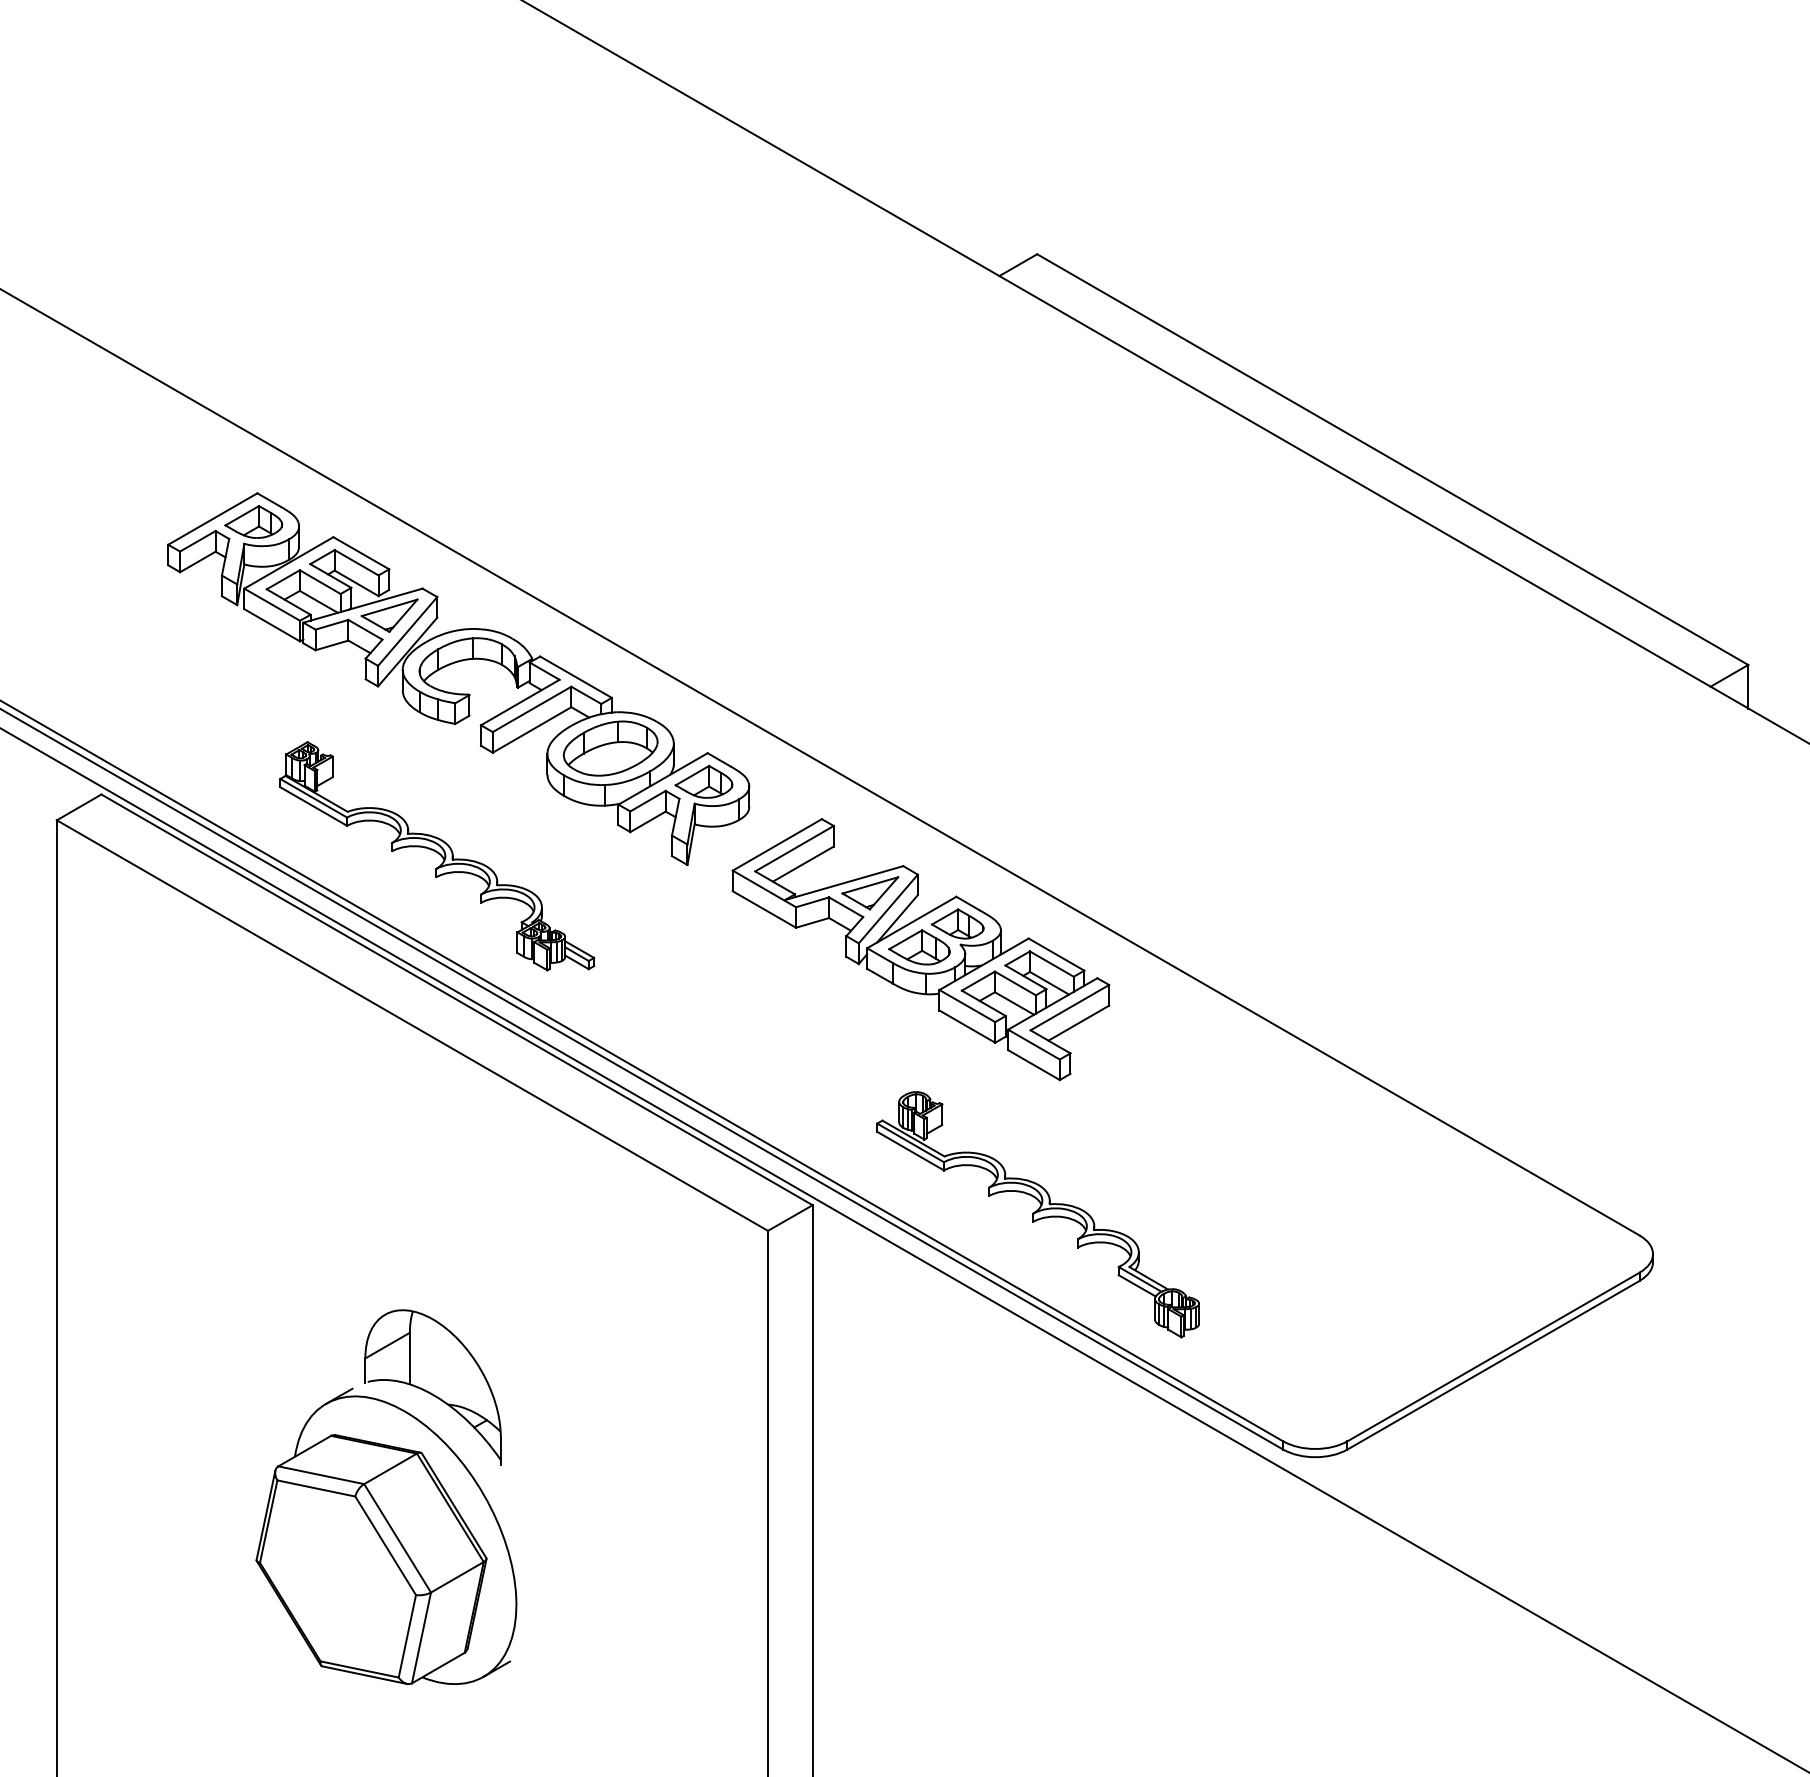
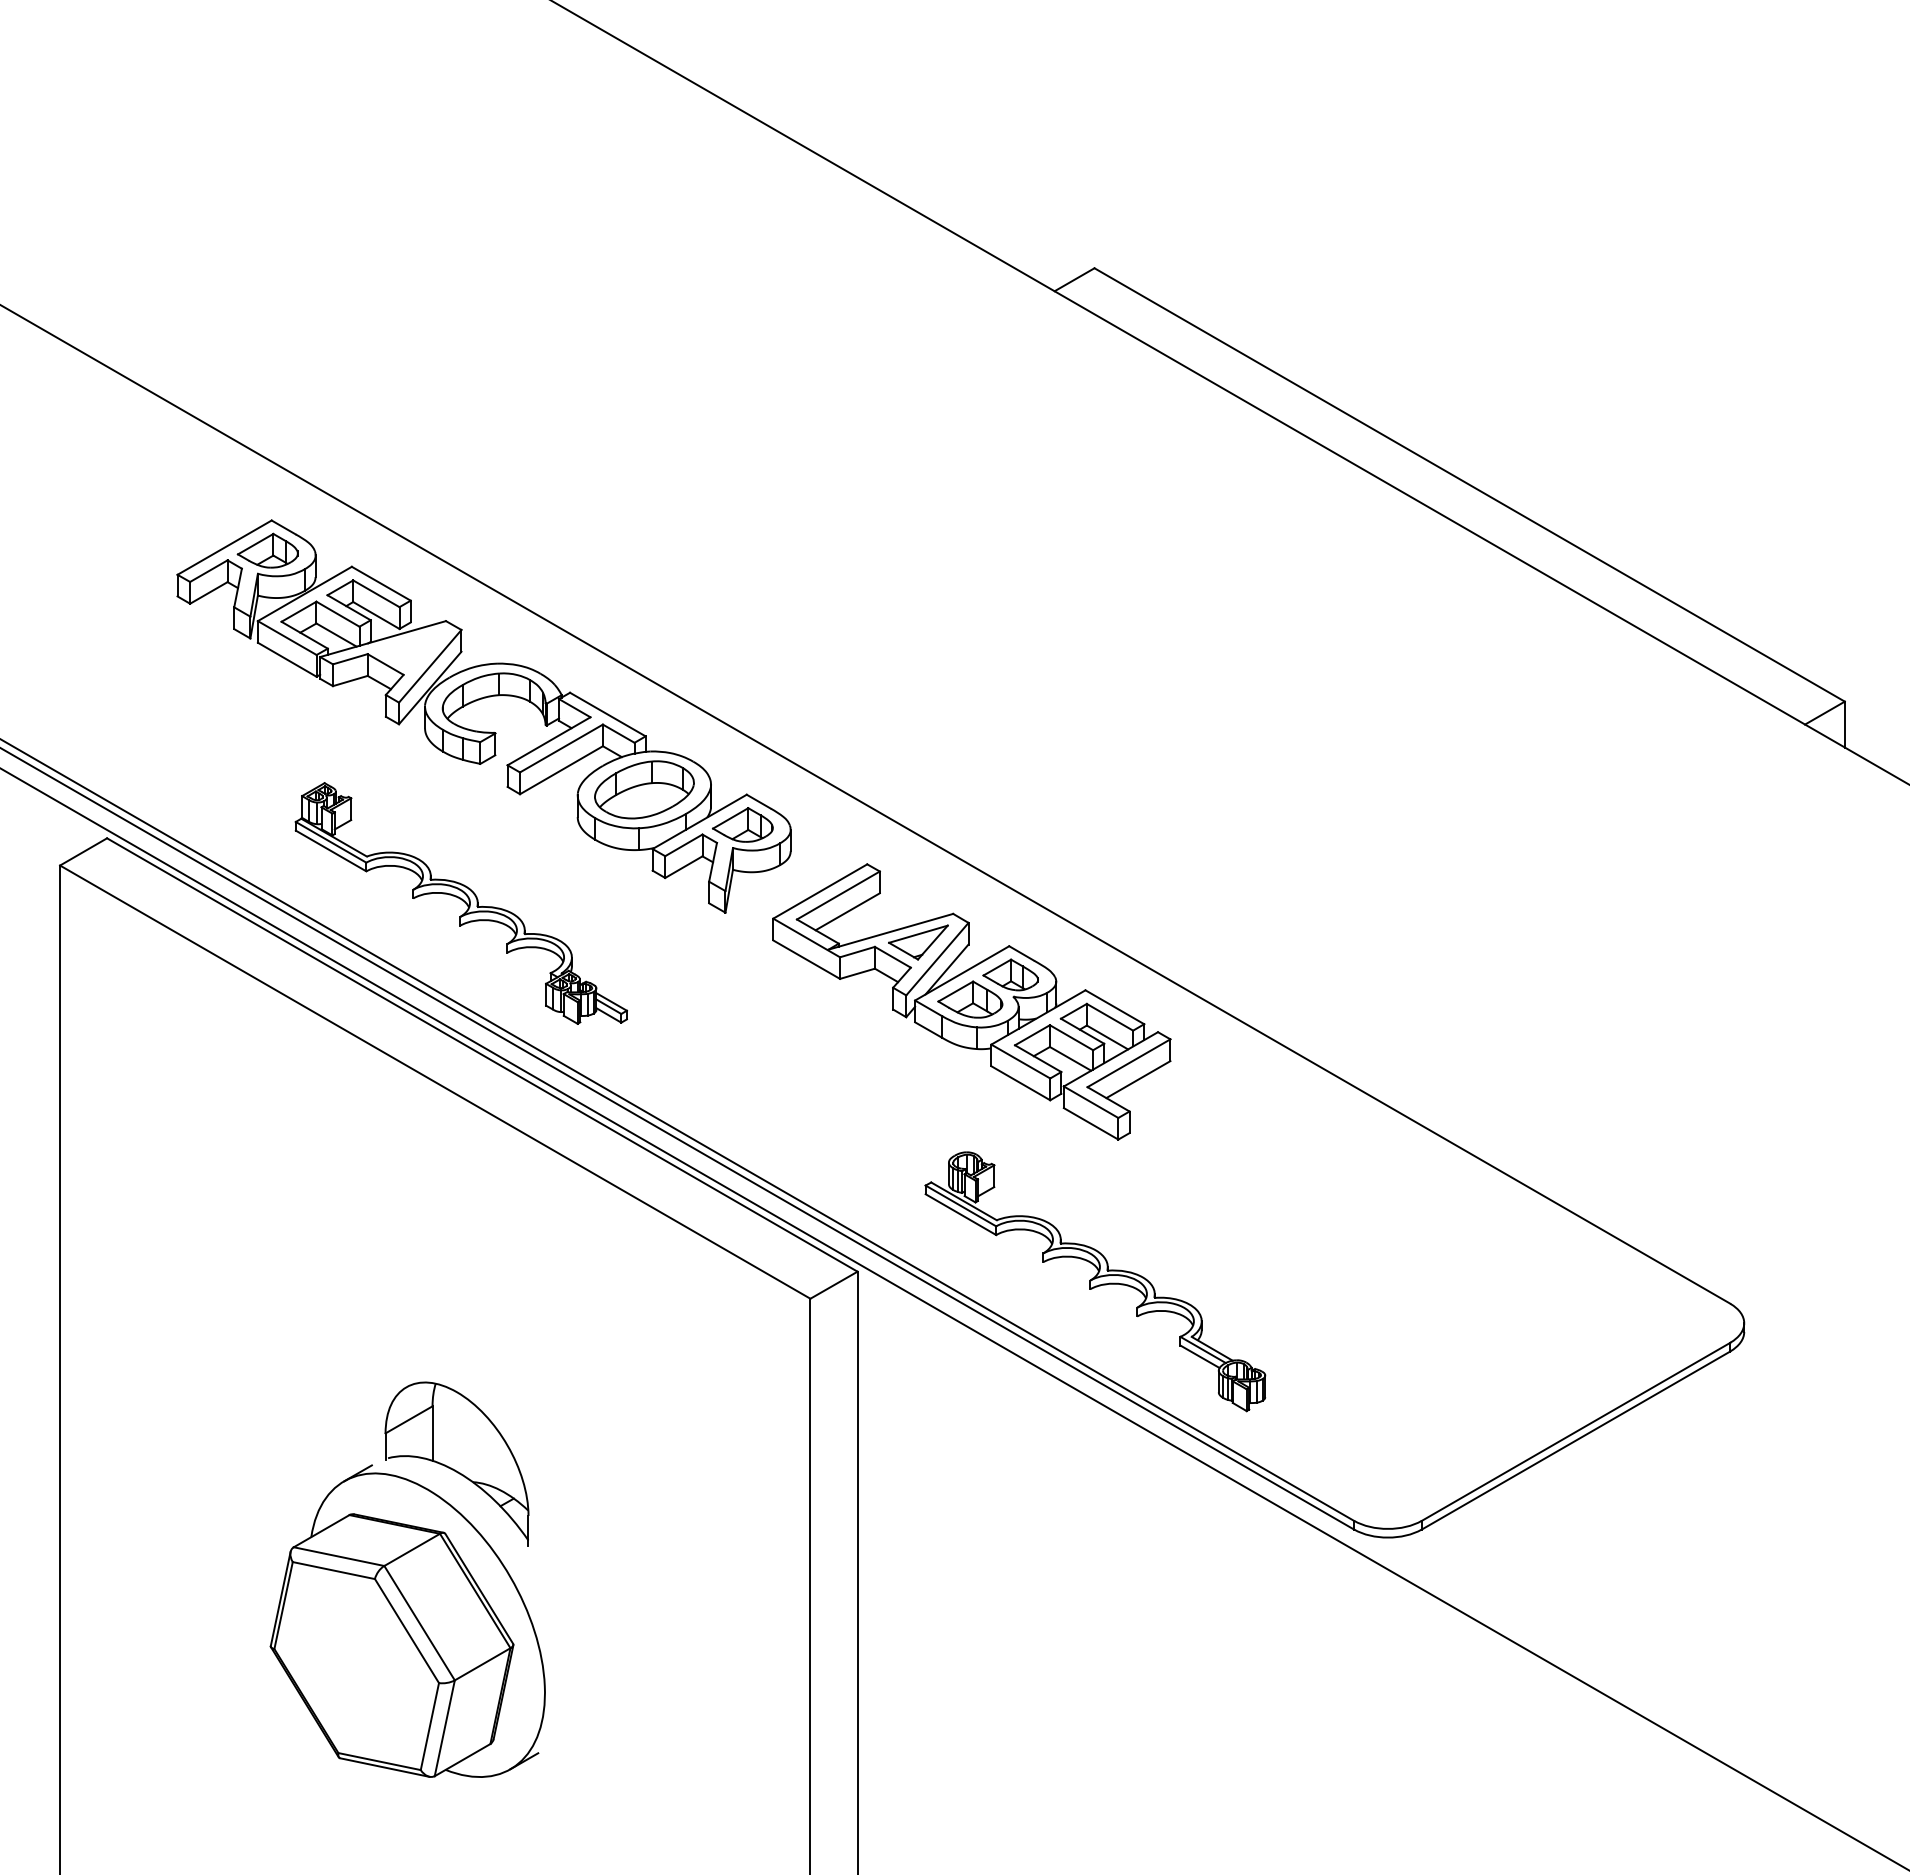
part: (388, 615) -> (410, 649), removed

